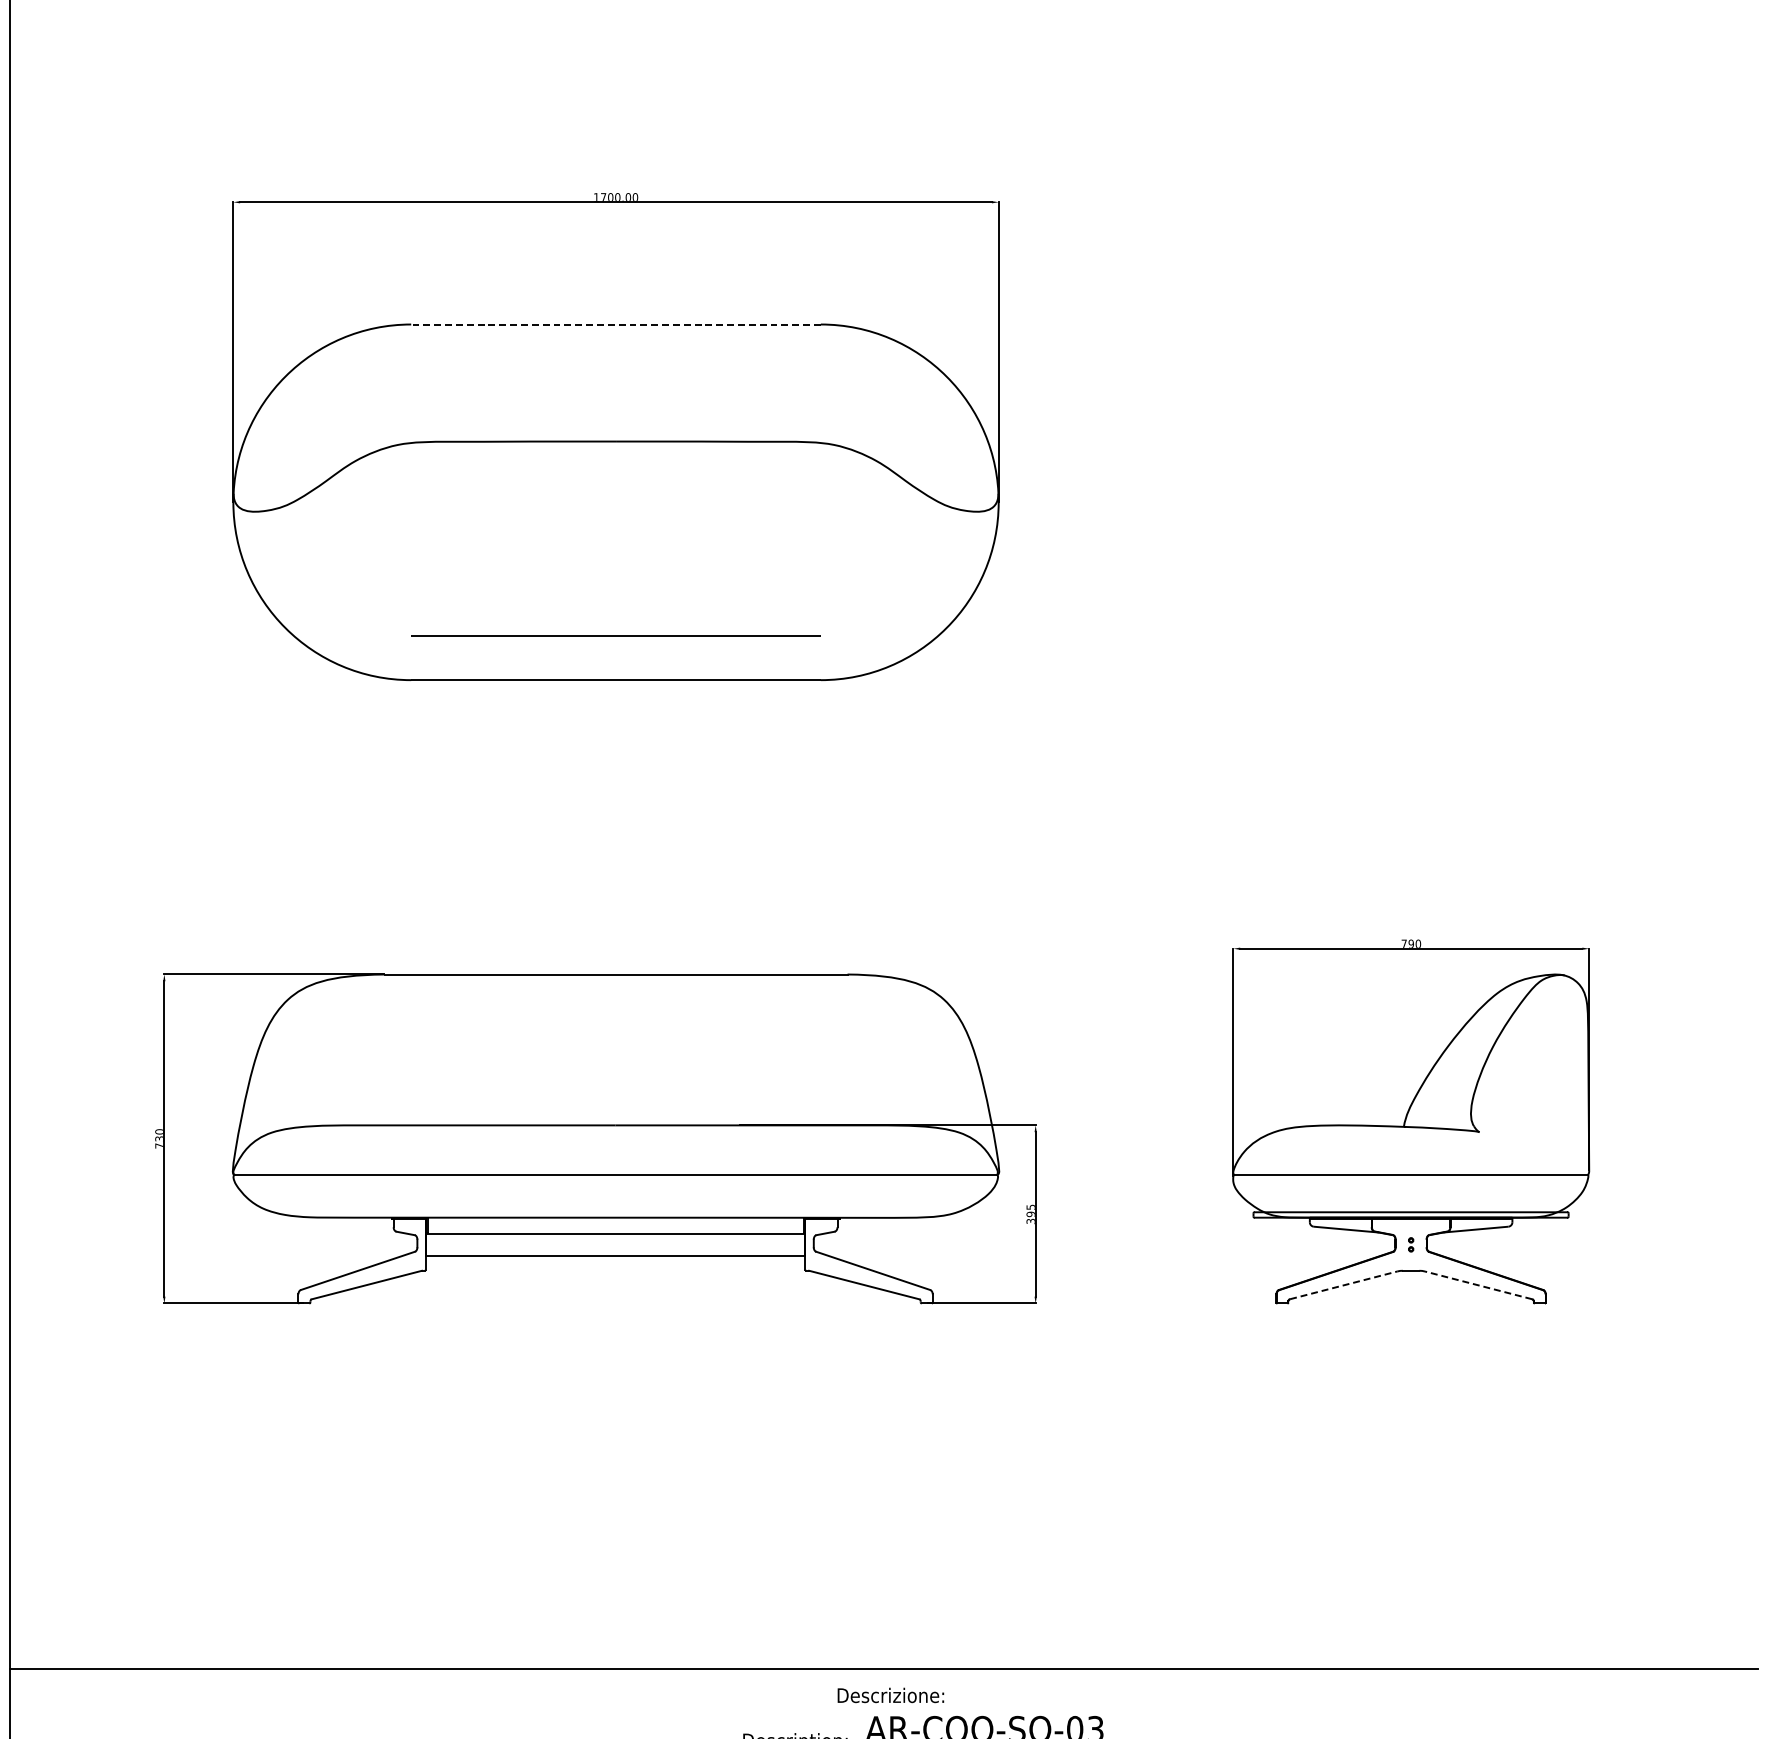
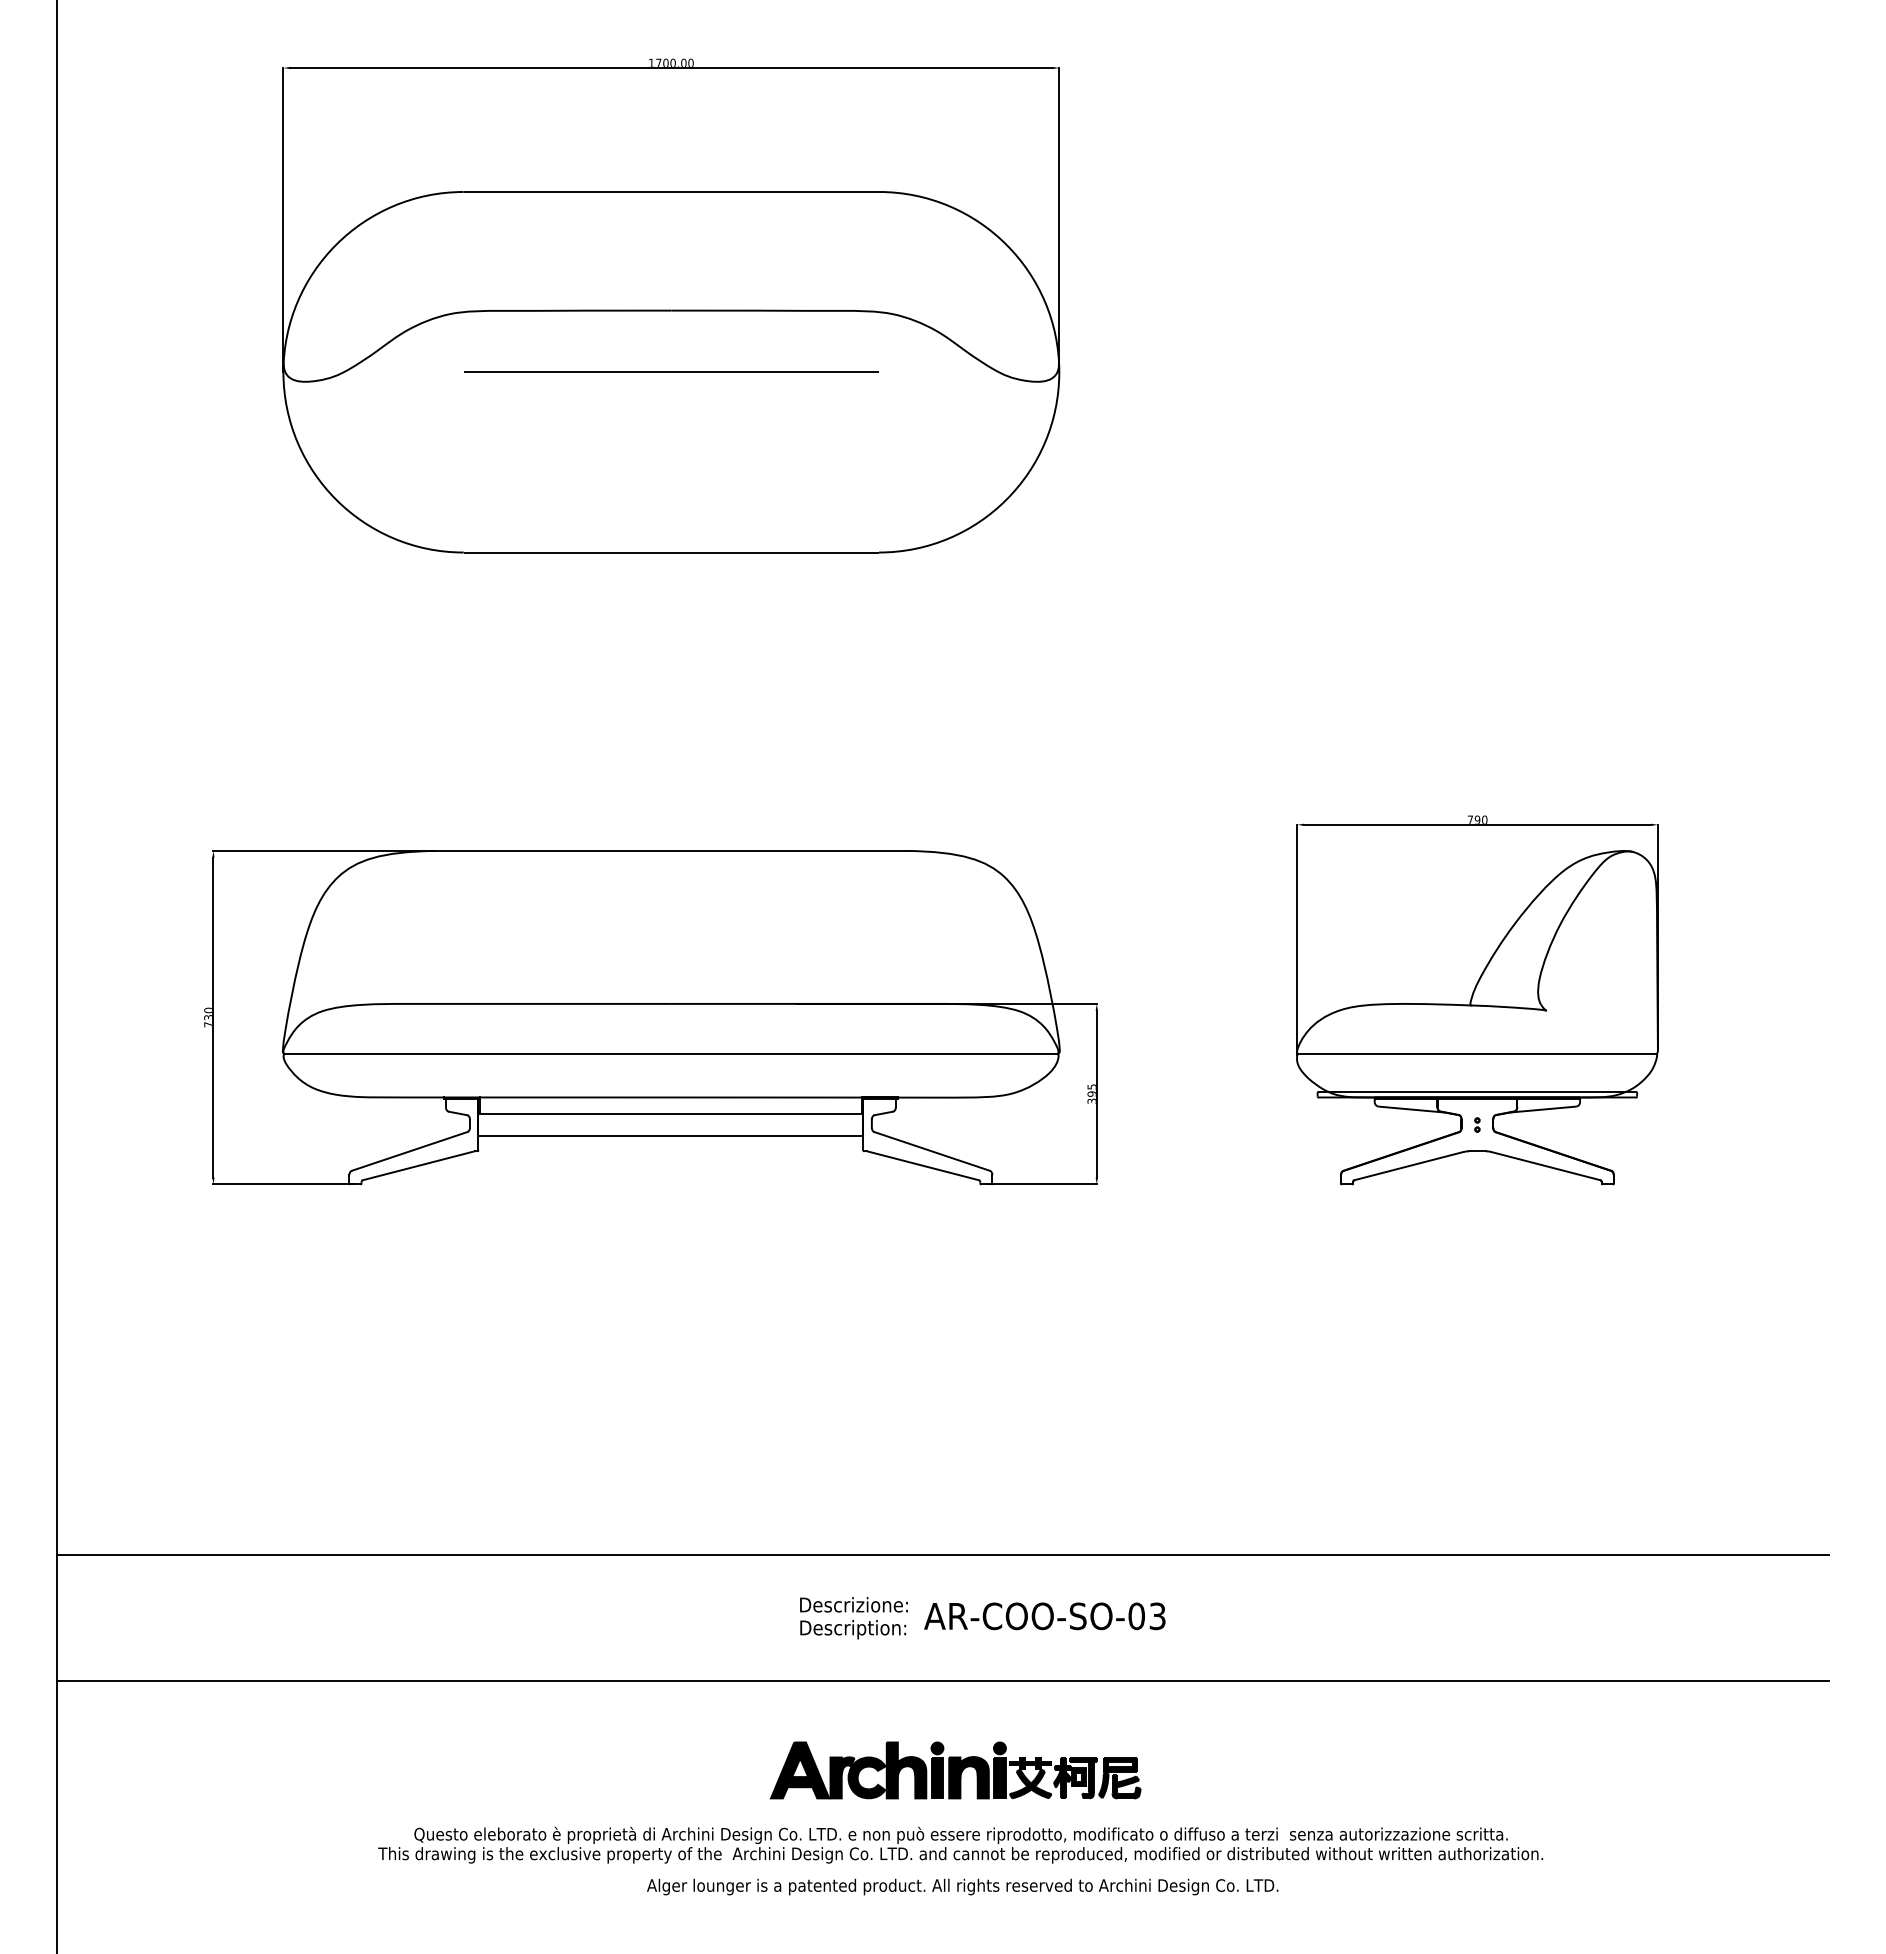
line: (616, 324) -> (671, 191), dashed -> solid
line: (616, 635) -> (671, 371), moved
line: (1344, 1284) -> (1409, 1165), dashed -> solid
line: (1478, 1284) -> (1545, 1165), dashed -> solid
text: (890, 1695) -> (853, 1604), moved

